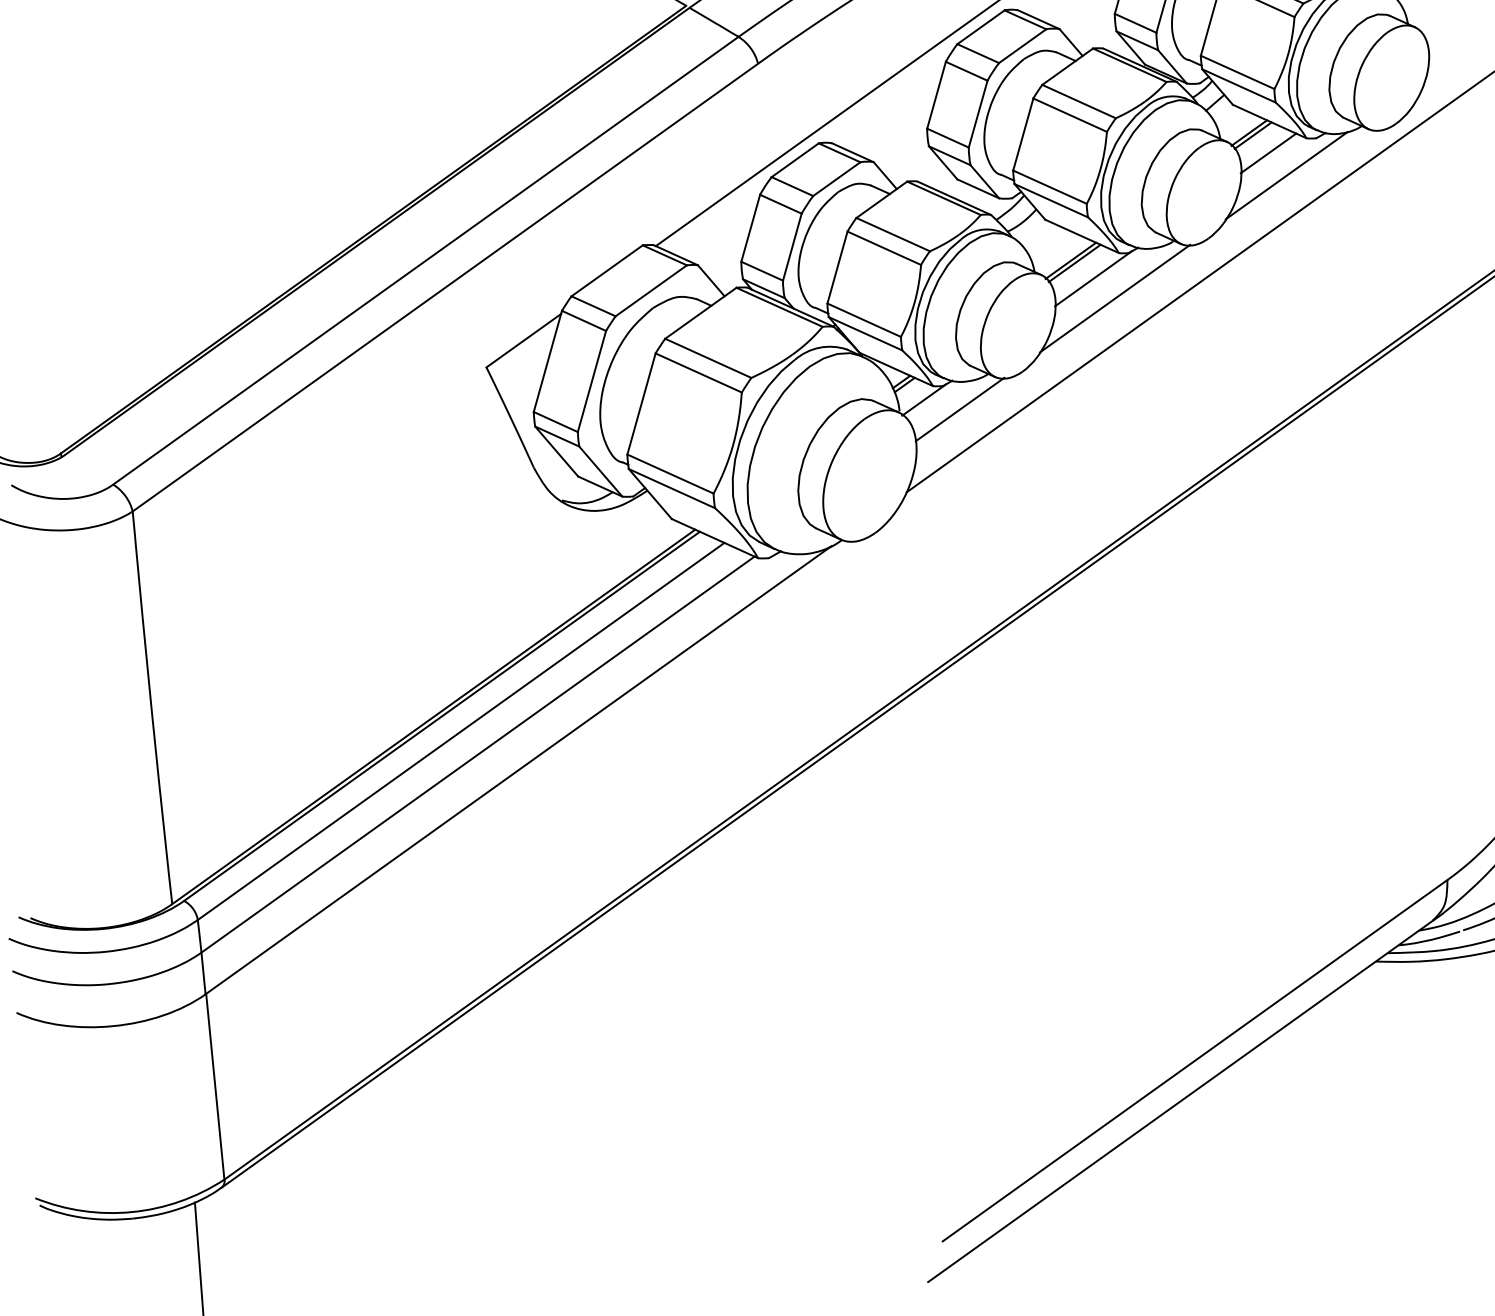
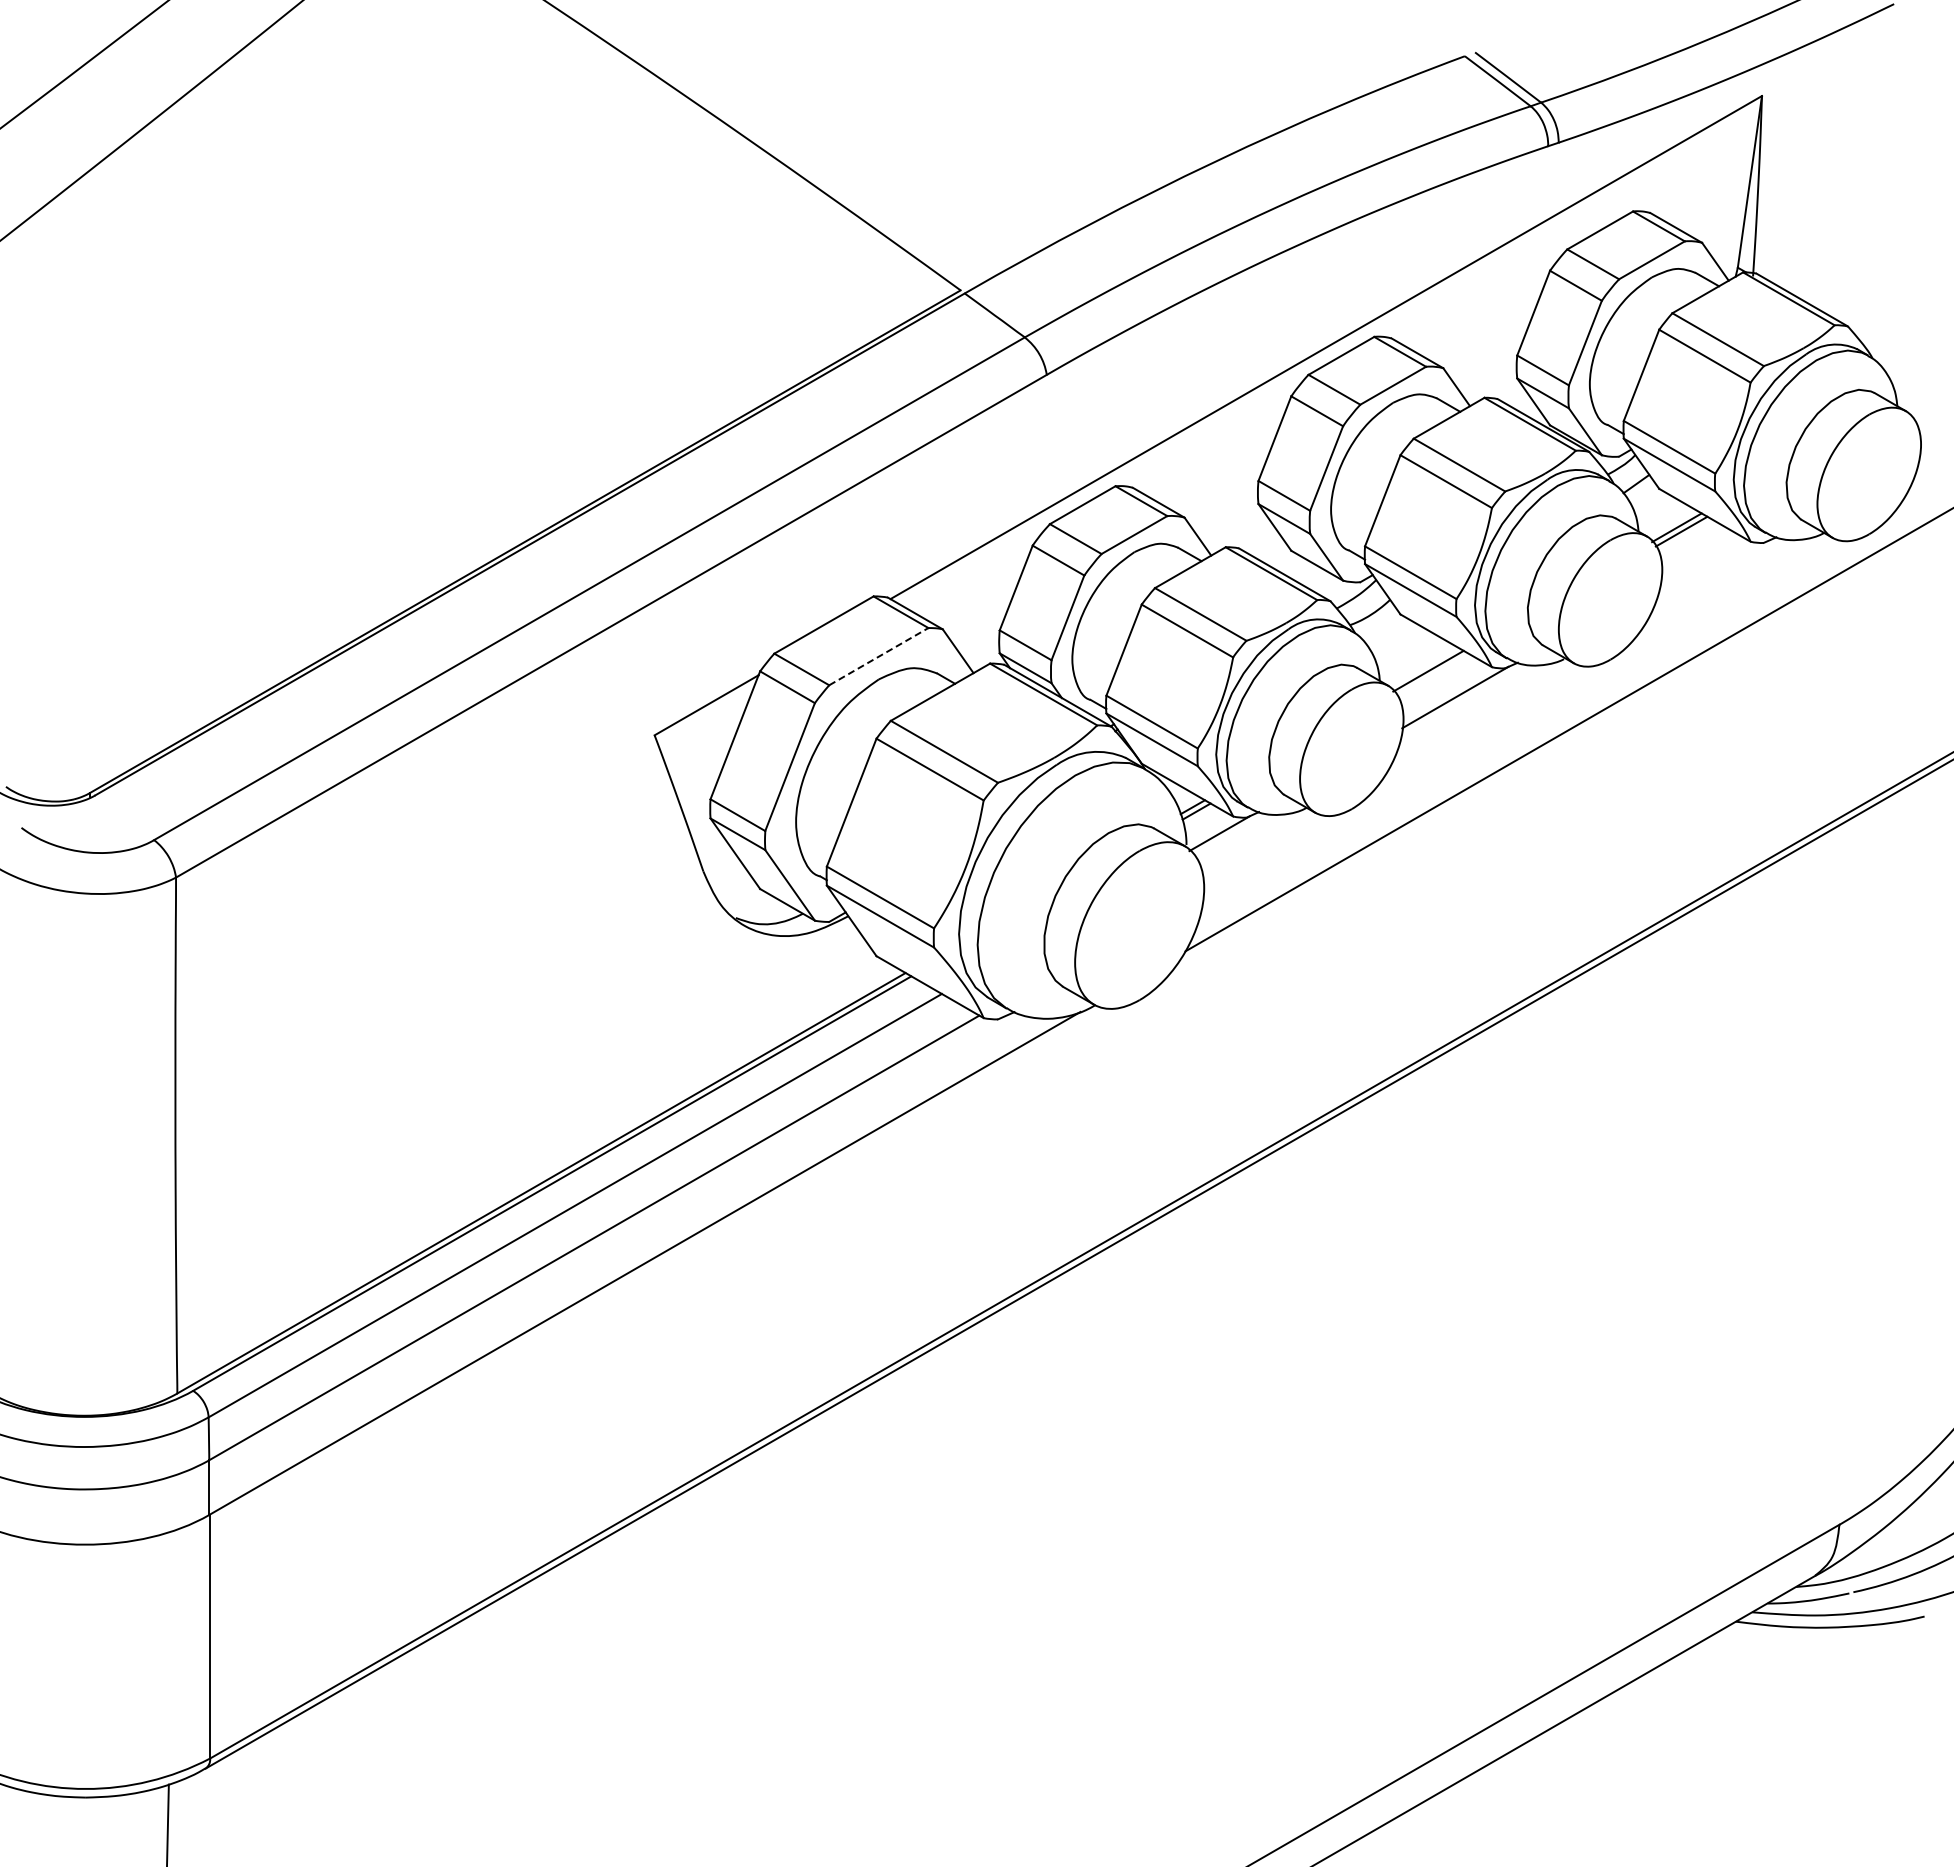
line: (1267, 153) -> (1698, 556), removed
line: (1286, 175) -> (1719, 587), removed
line: (1074, 262) -> (1433, 674), removed
line: (651, 290) -> (879, 656), solid -> dashed
line: (1114, 298) -> (1480, 725), removed
line: (960, 409) -> (1265, 850), removed

